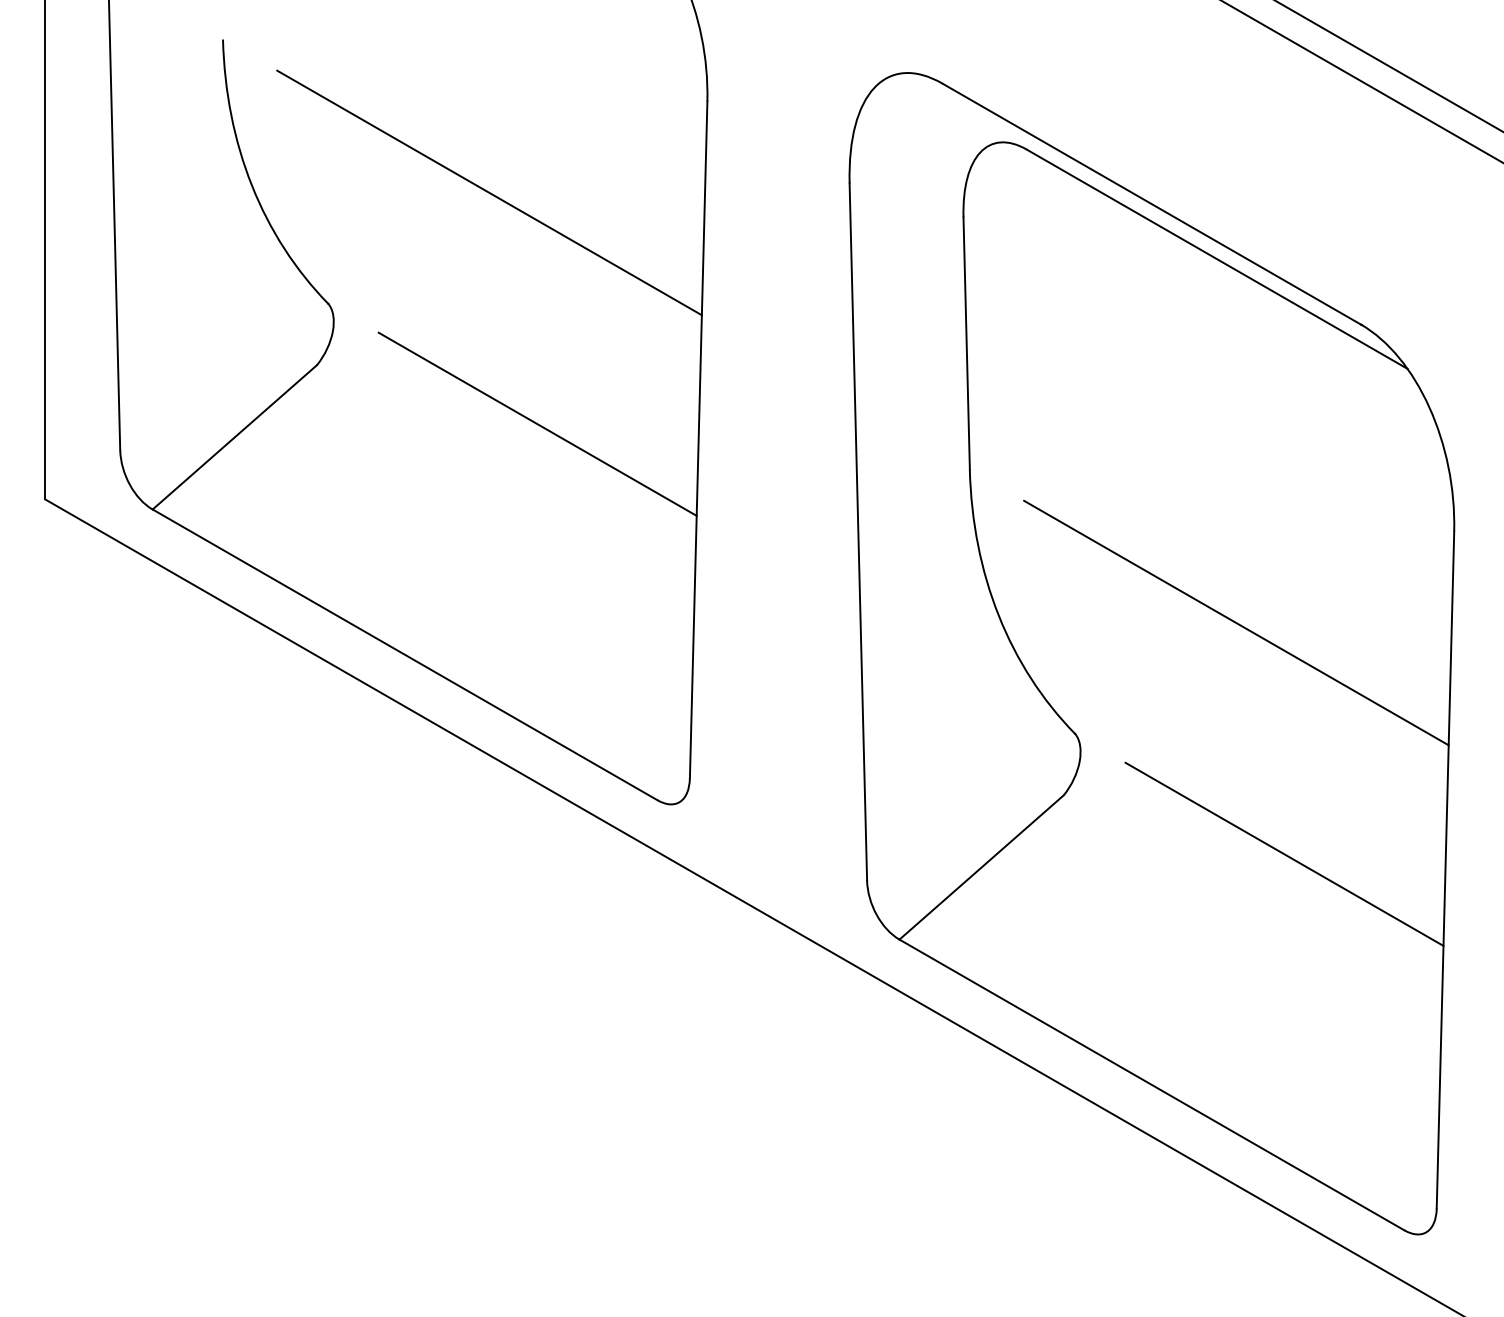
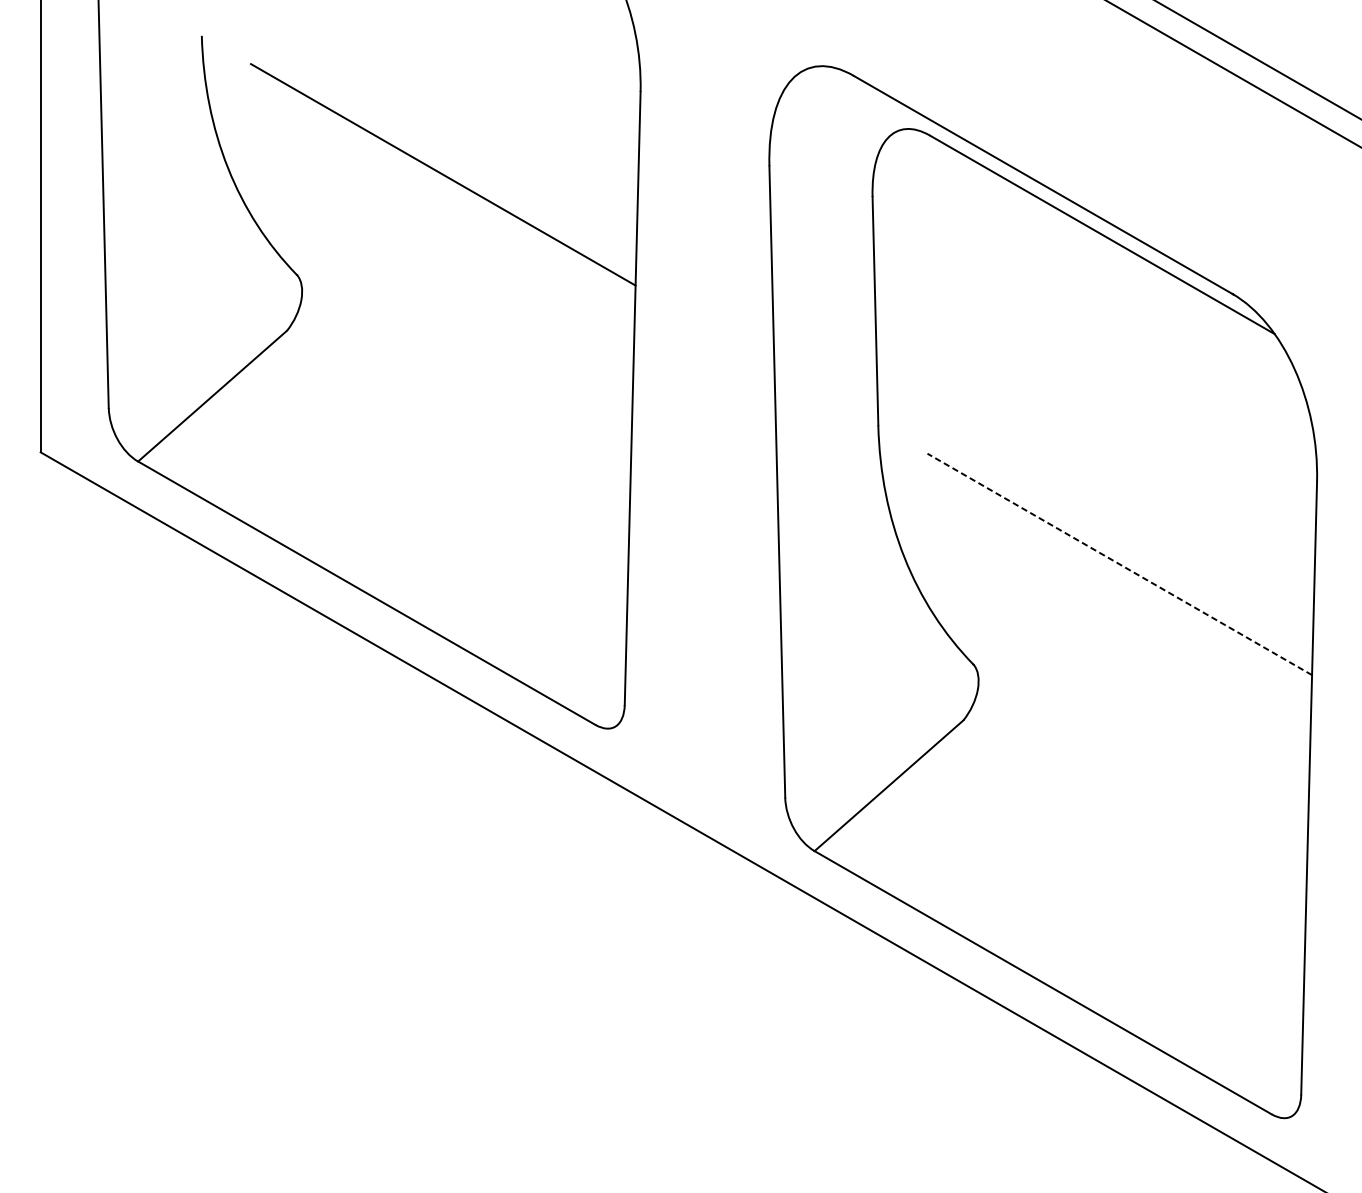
line: (537, 423) -> (486, 383), removed
line: (1236, 623) -> (1119, 564), solid -> dashed
line: (1284, 853) -> (1163, 773), removed

